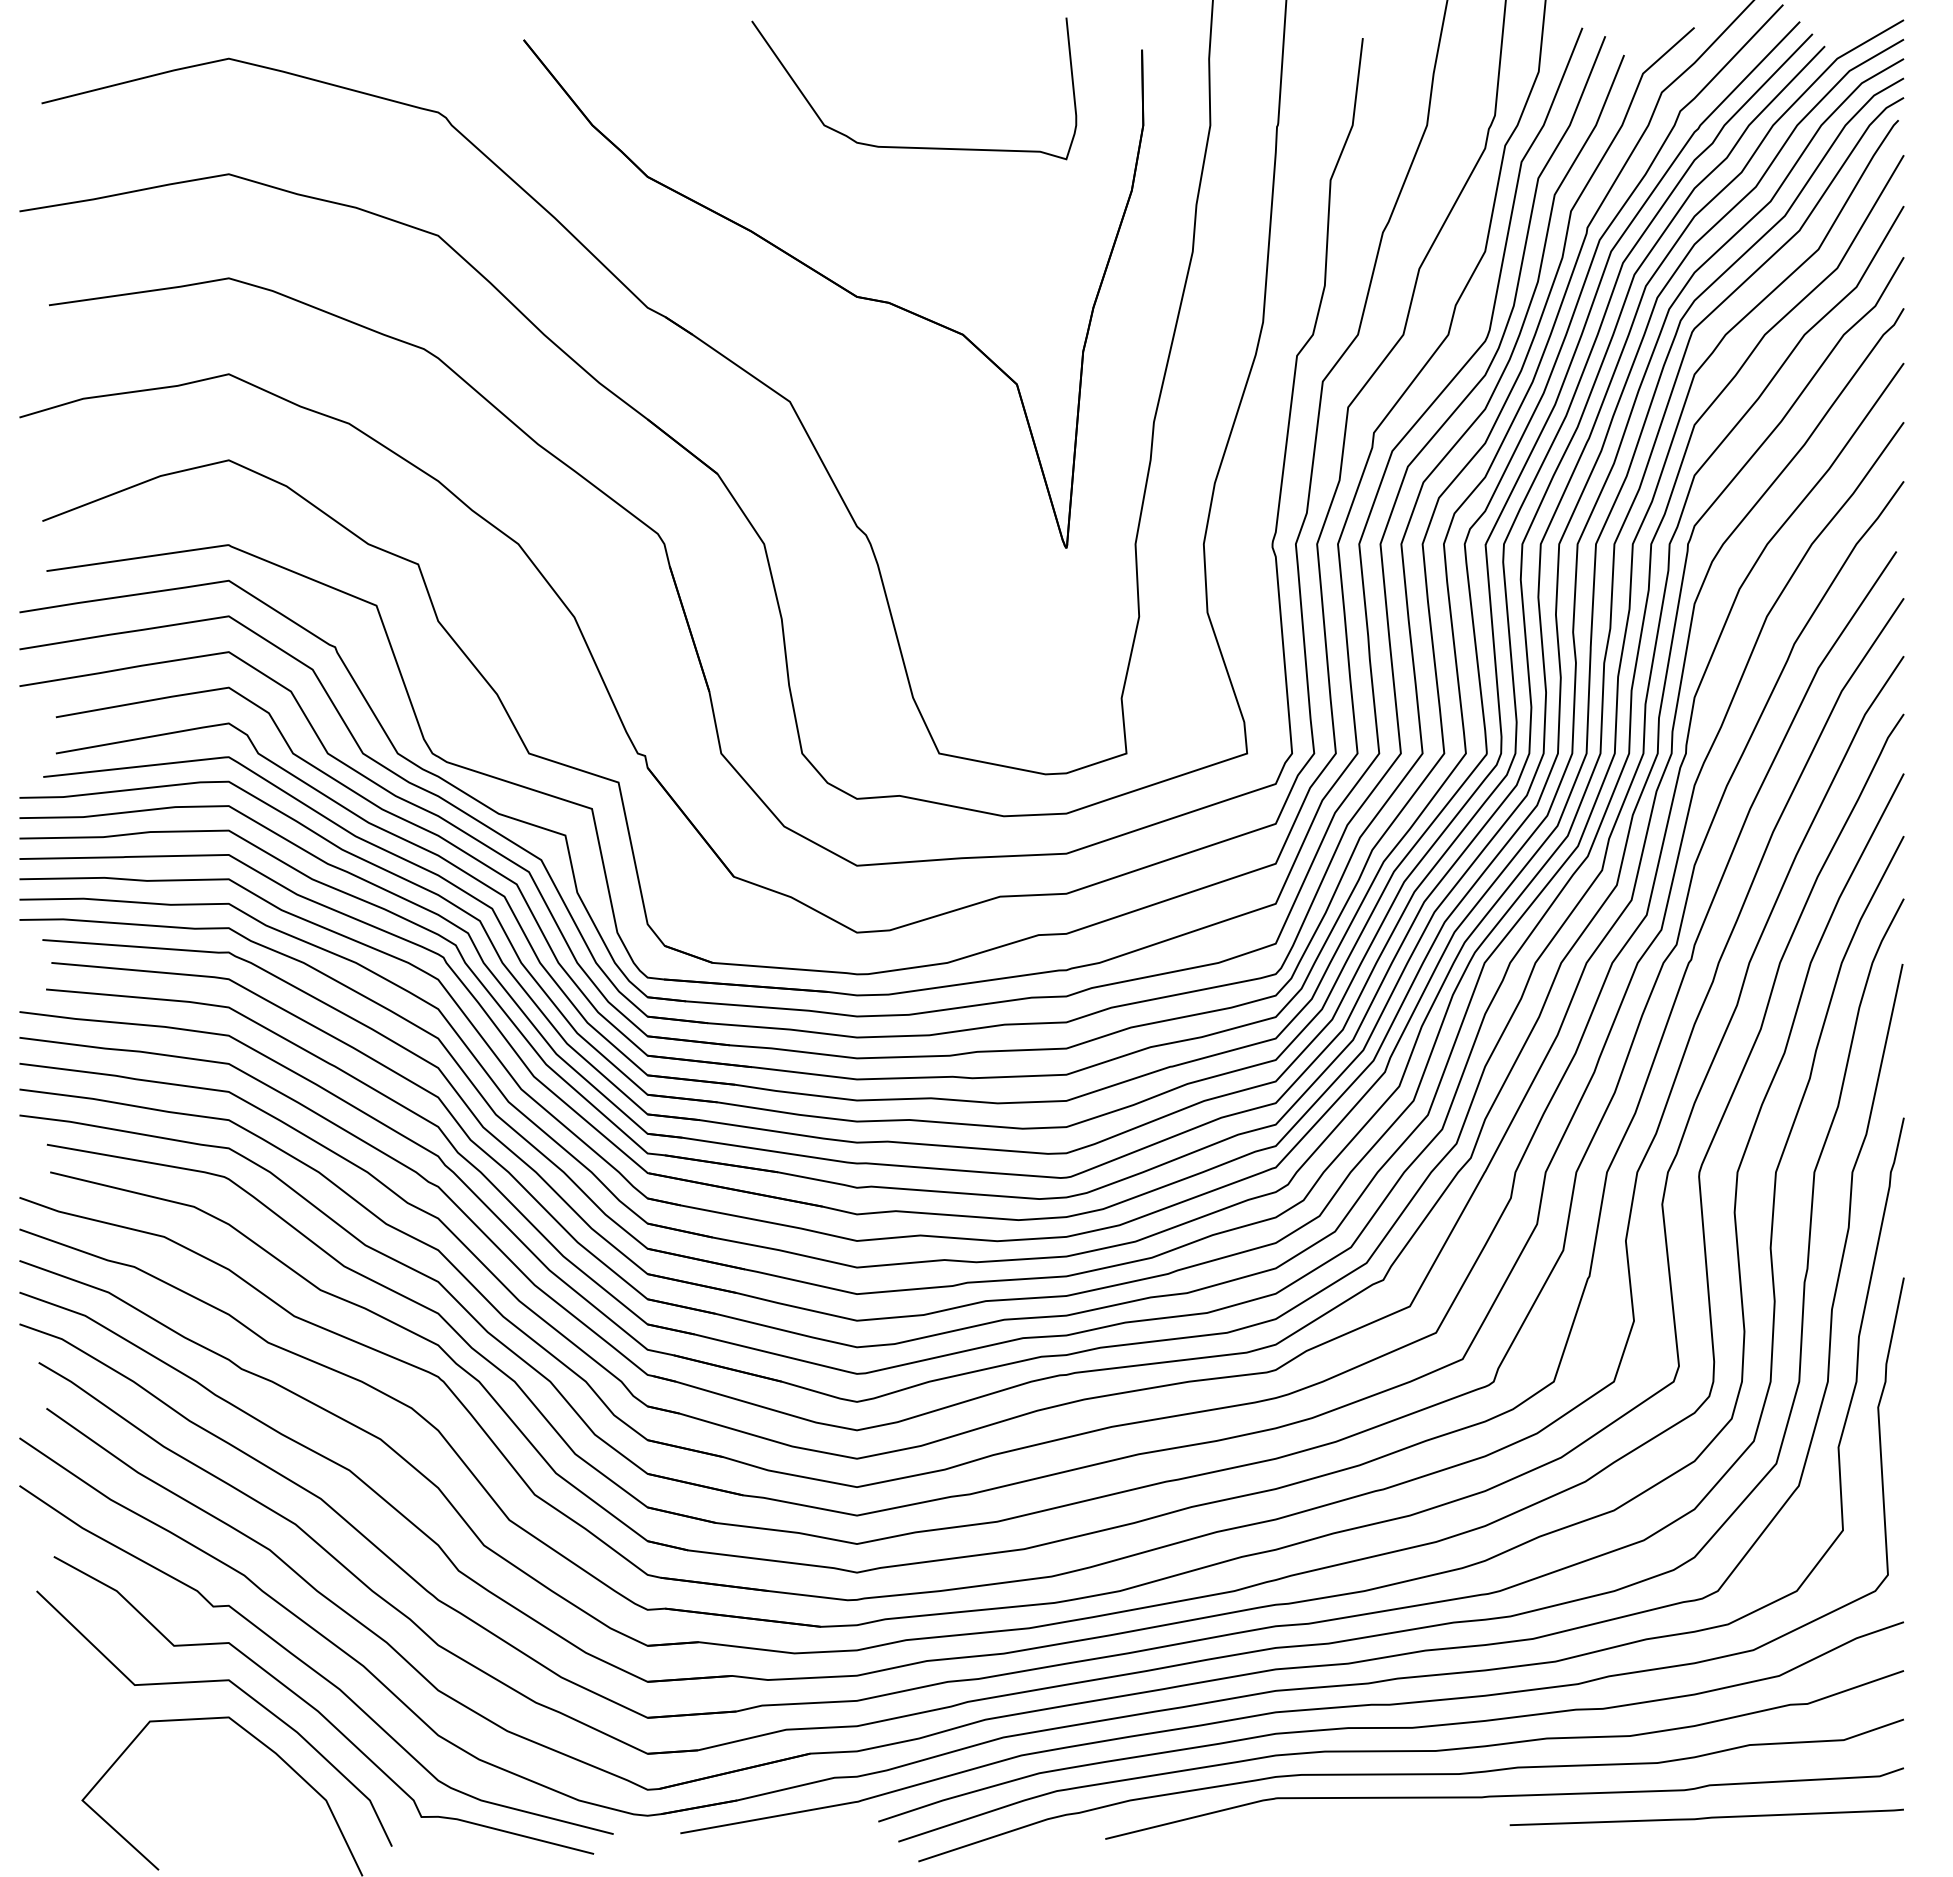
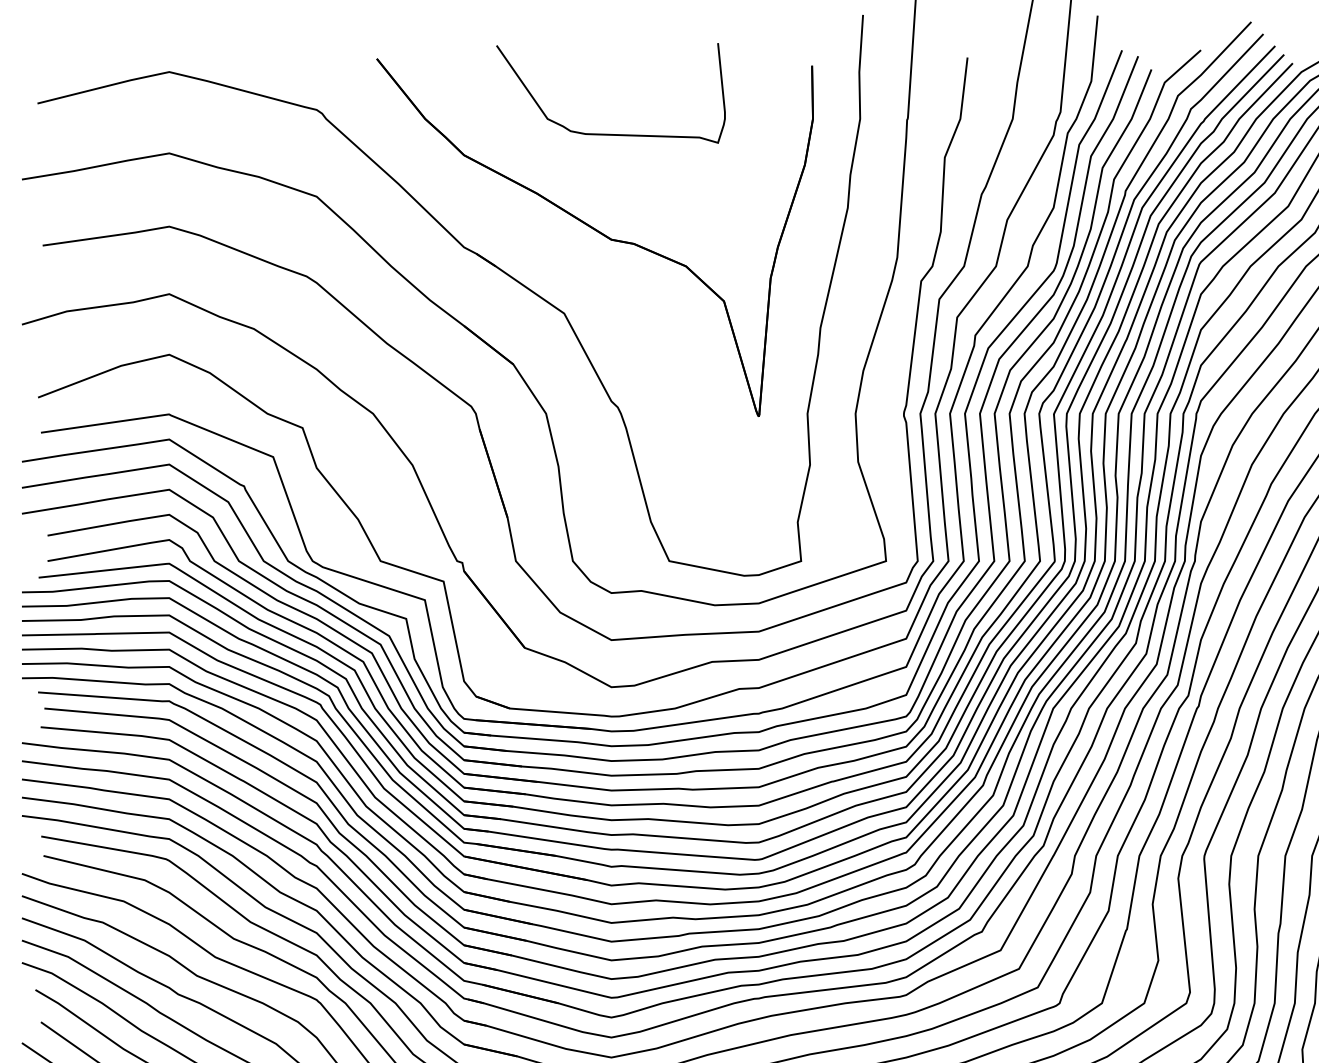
curve: (911, 146) -> (609, 133), moved

